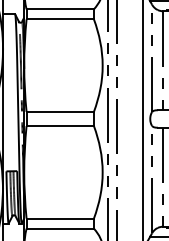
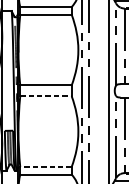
line: (60, 126) -> (46, 96), solid -> dashed
line: (60, 218) -> (46, 166), solid -> dashed

